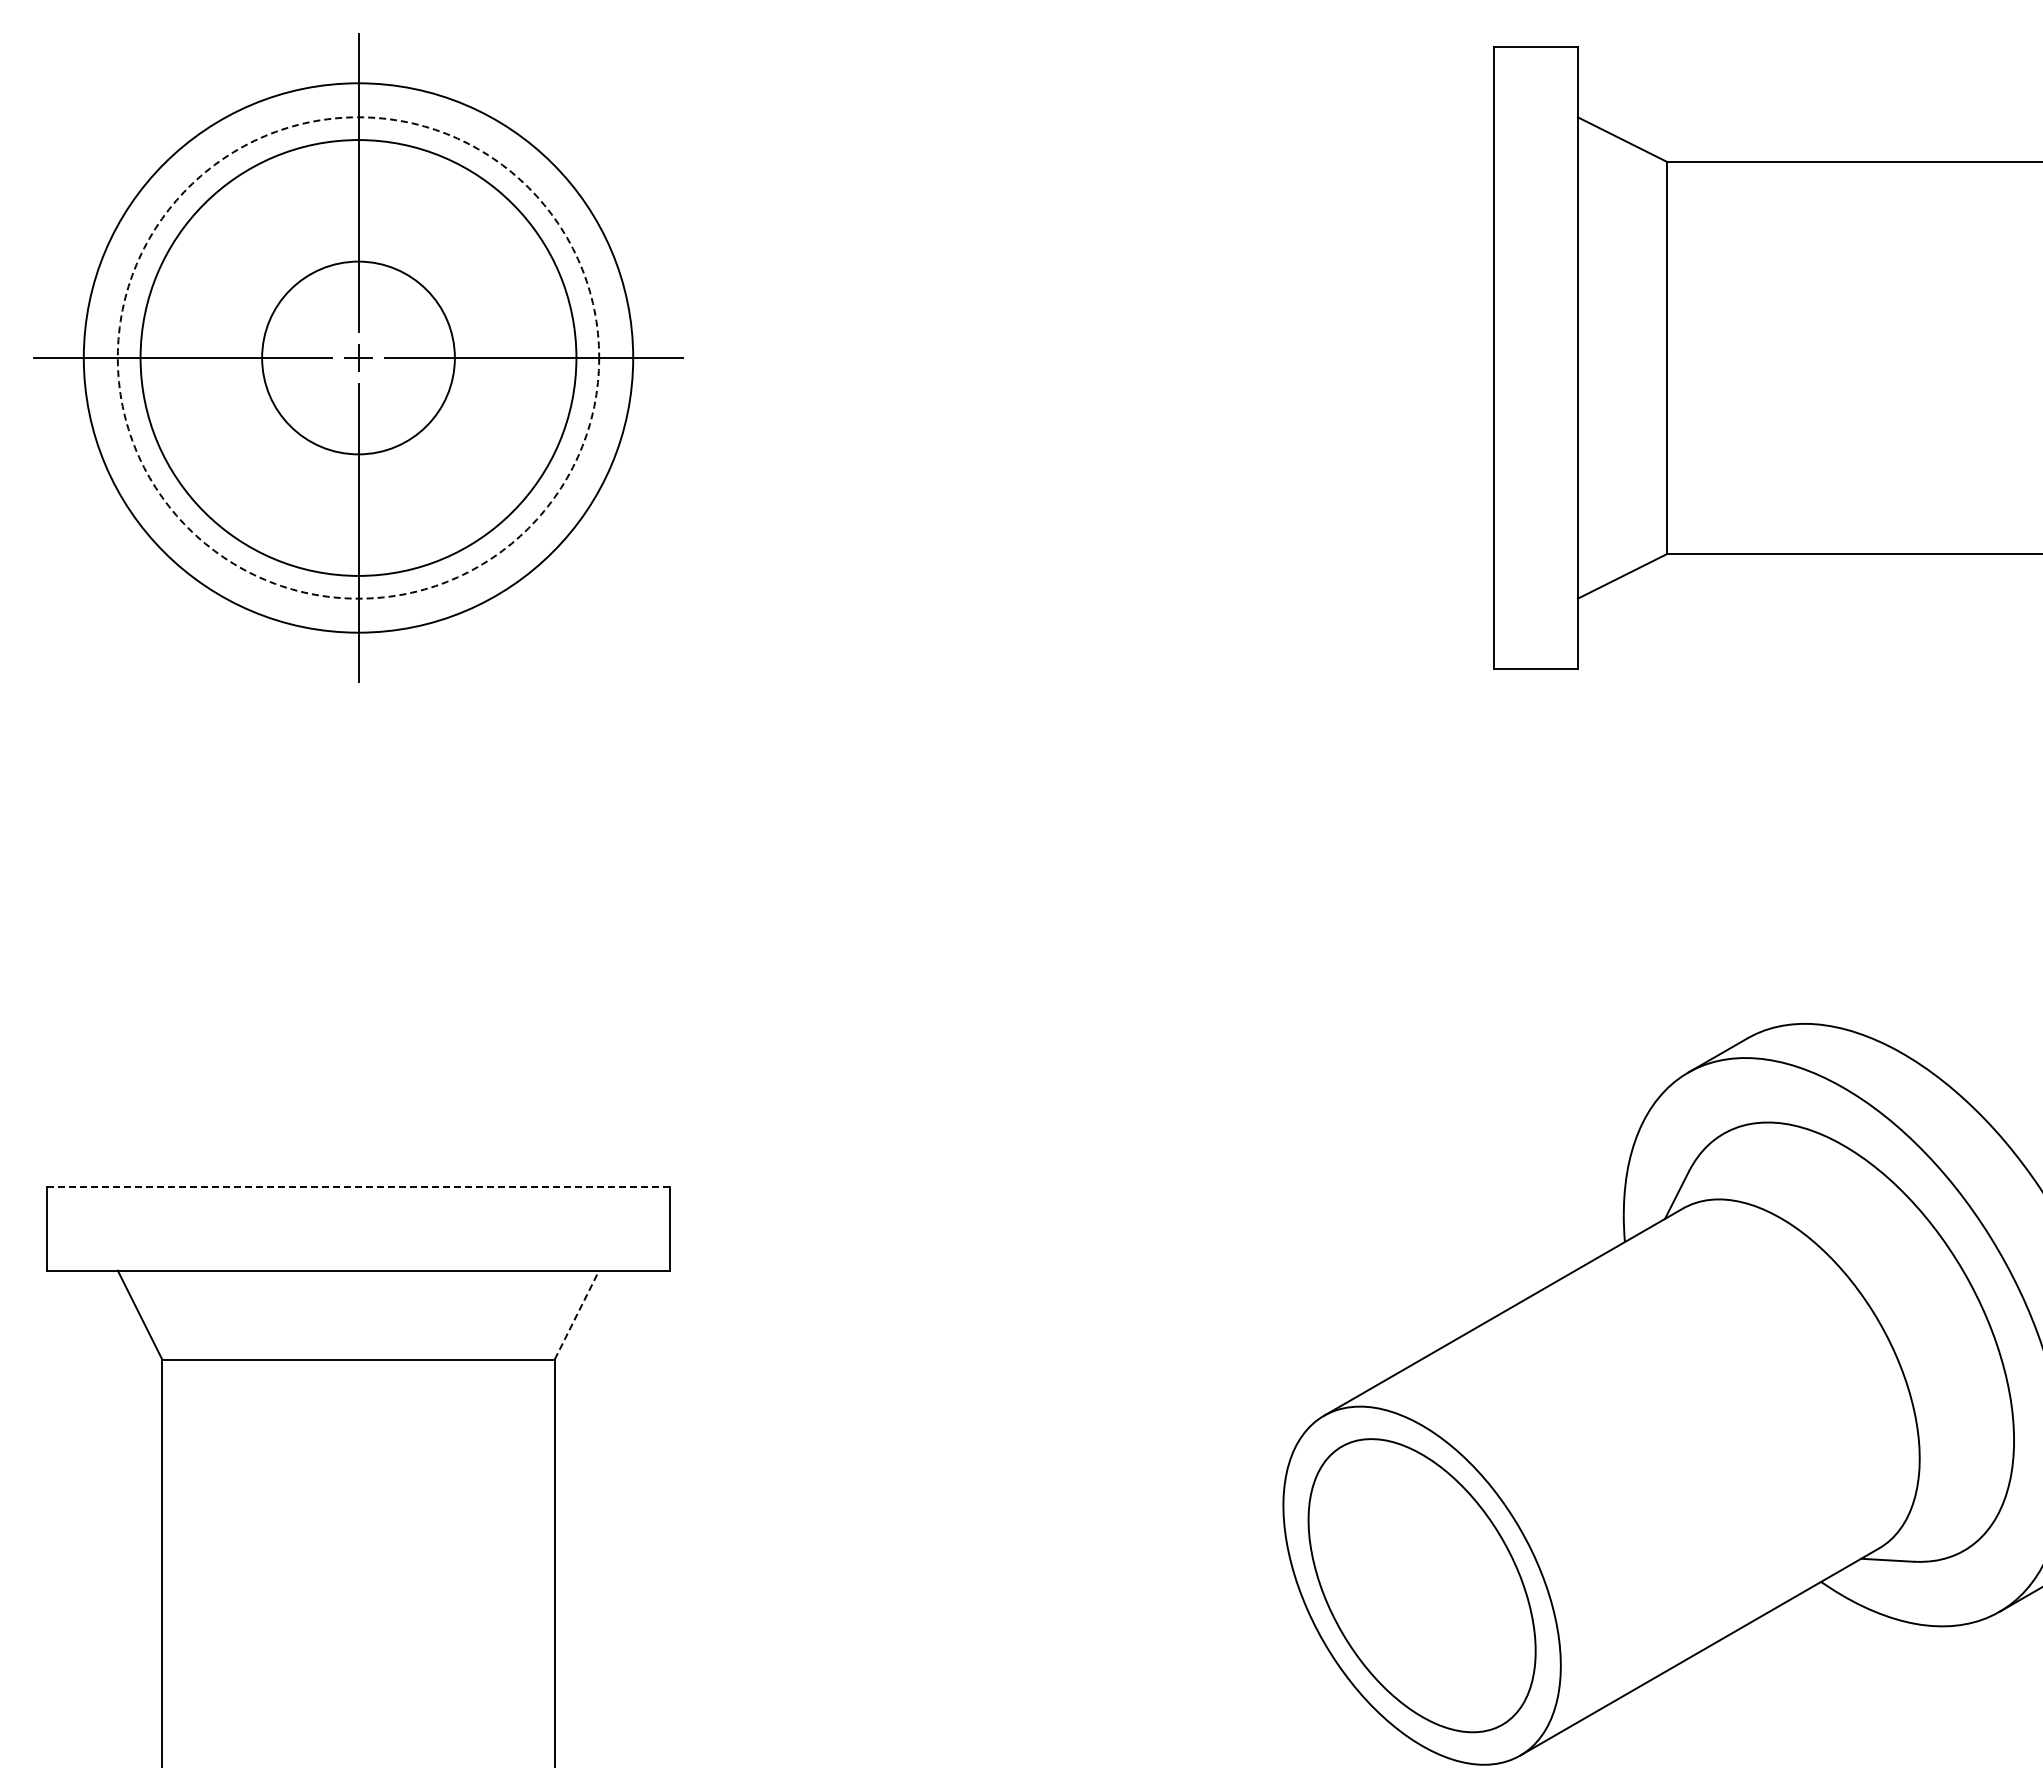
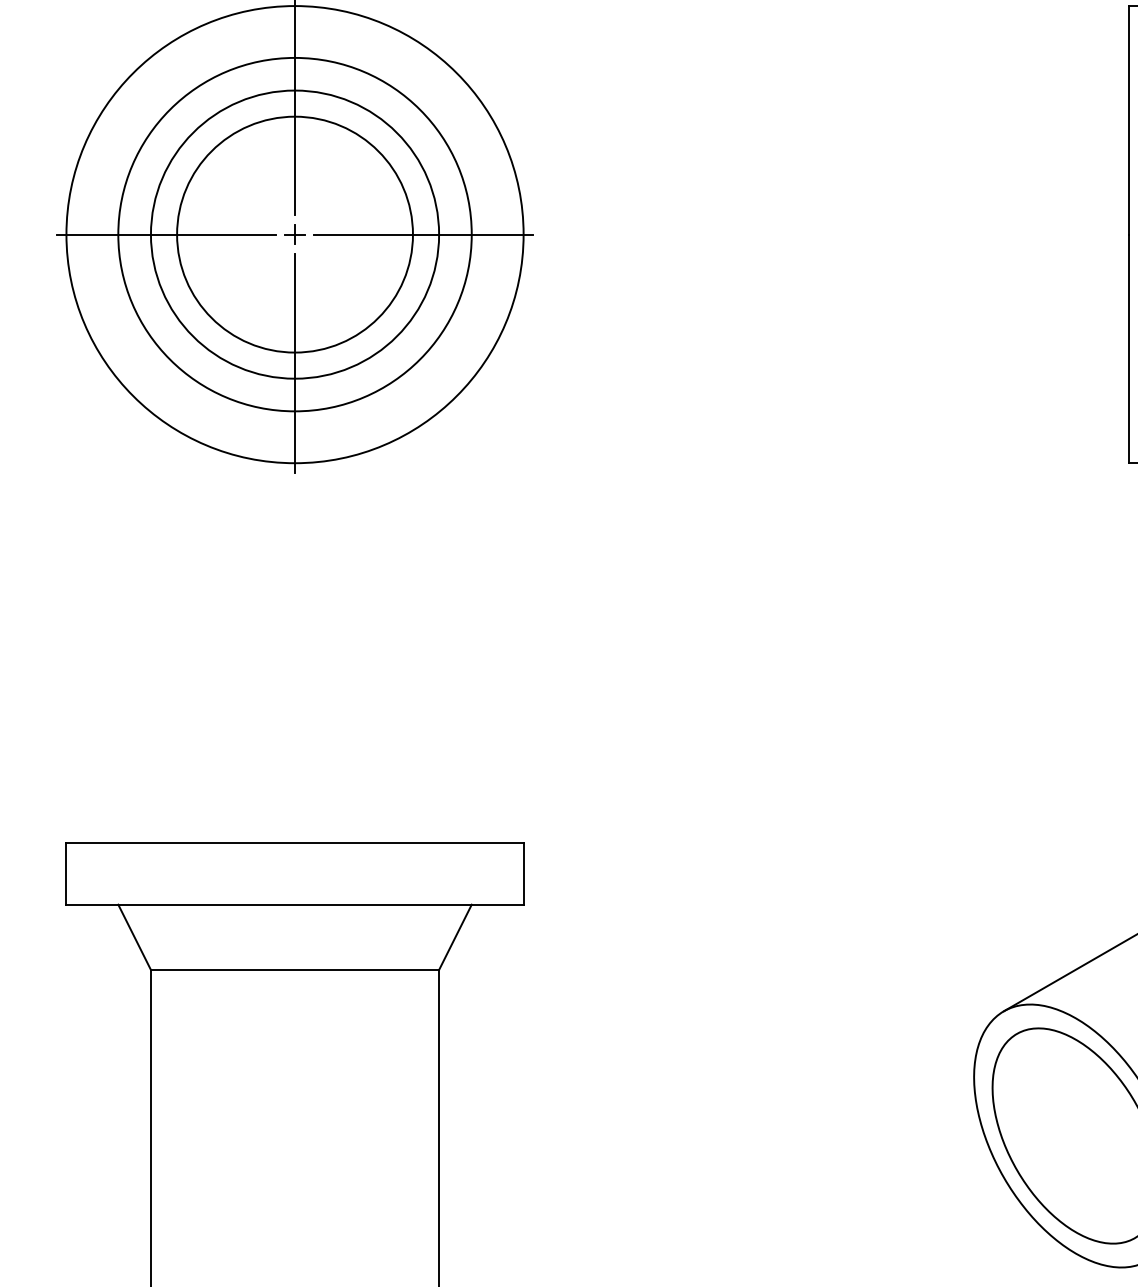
circle: (358, 357) -> (295, 234), dashed -> solid
circle: (358, 357) -> (295, 234), size x0.71
circle: (358, 357) -> (295, 234), size x1.43
circle: (358, 357) -> (295, 234), size x1.67
line: (359, 1186) -> (295, 842), dashed -> solid
line: (576, 1315) -> (455, 937), dashed -> solid

